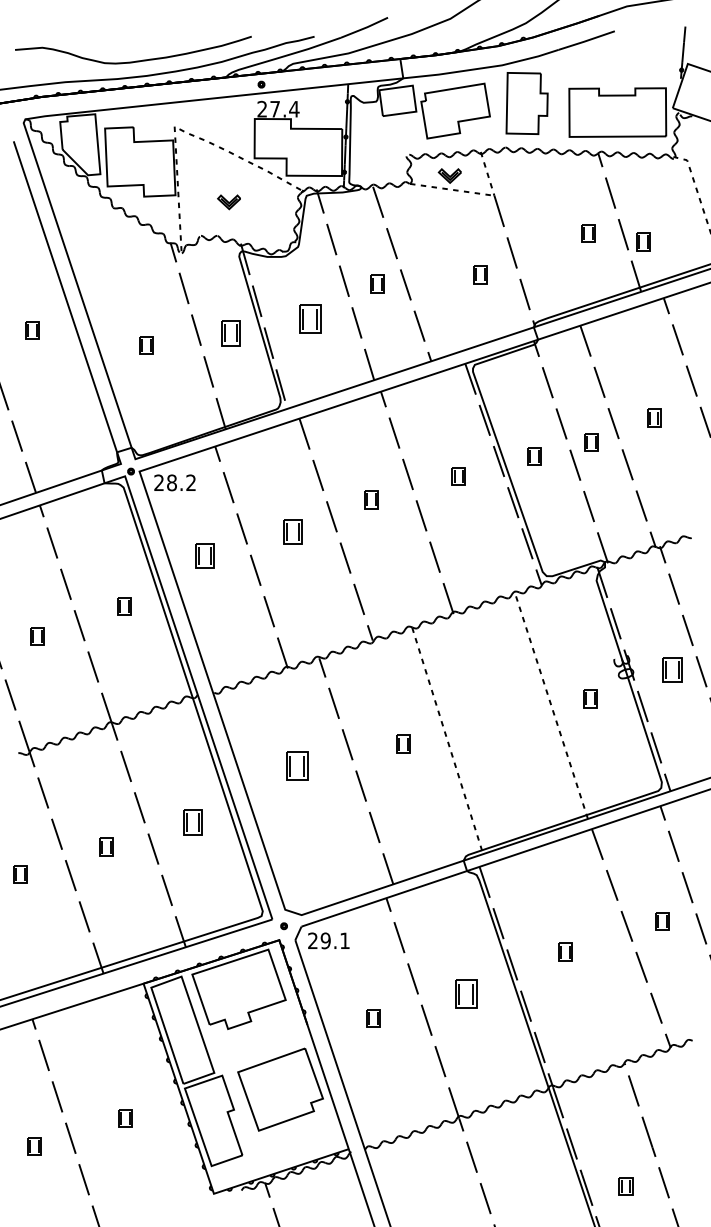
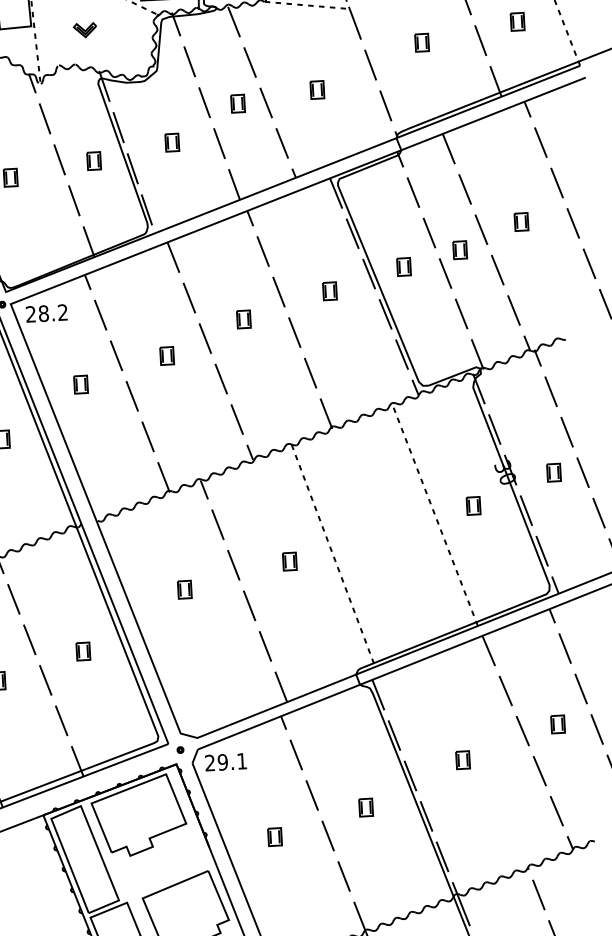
part: (588, 233) -> (421, 42), moved
part: (643, 241) -> (517, 21), moved
part: (480, 274) -> (317, 89), moved
part: (309, 319) -> (171, 142), size x0.62
part: (230, 333) -> (93, 161), size x0.71
part: (292, 531) -> (166, 355), size x0.71
part: (205, 555) -> (81, 384), size x0.71
part: (672, 670) -> (554, 473), size x0.71
part: (297, 766) -> (184, 589), size x0.62
part: (192, 822) -> (83, 651), size x0.71
part: (466, 993) -> (366, 807), size x0.62

